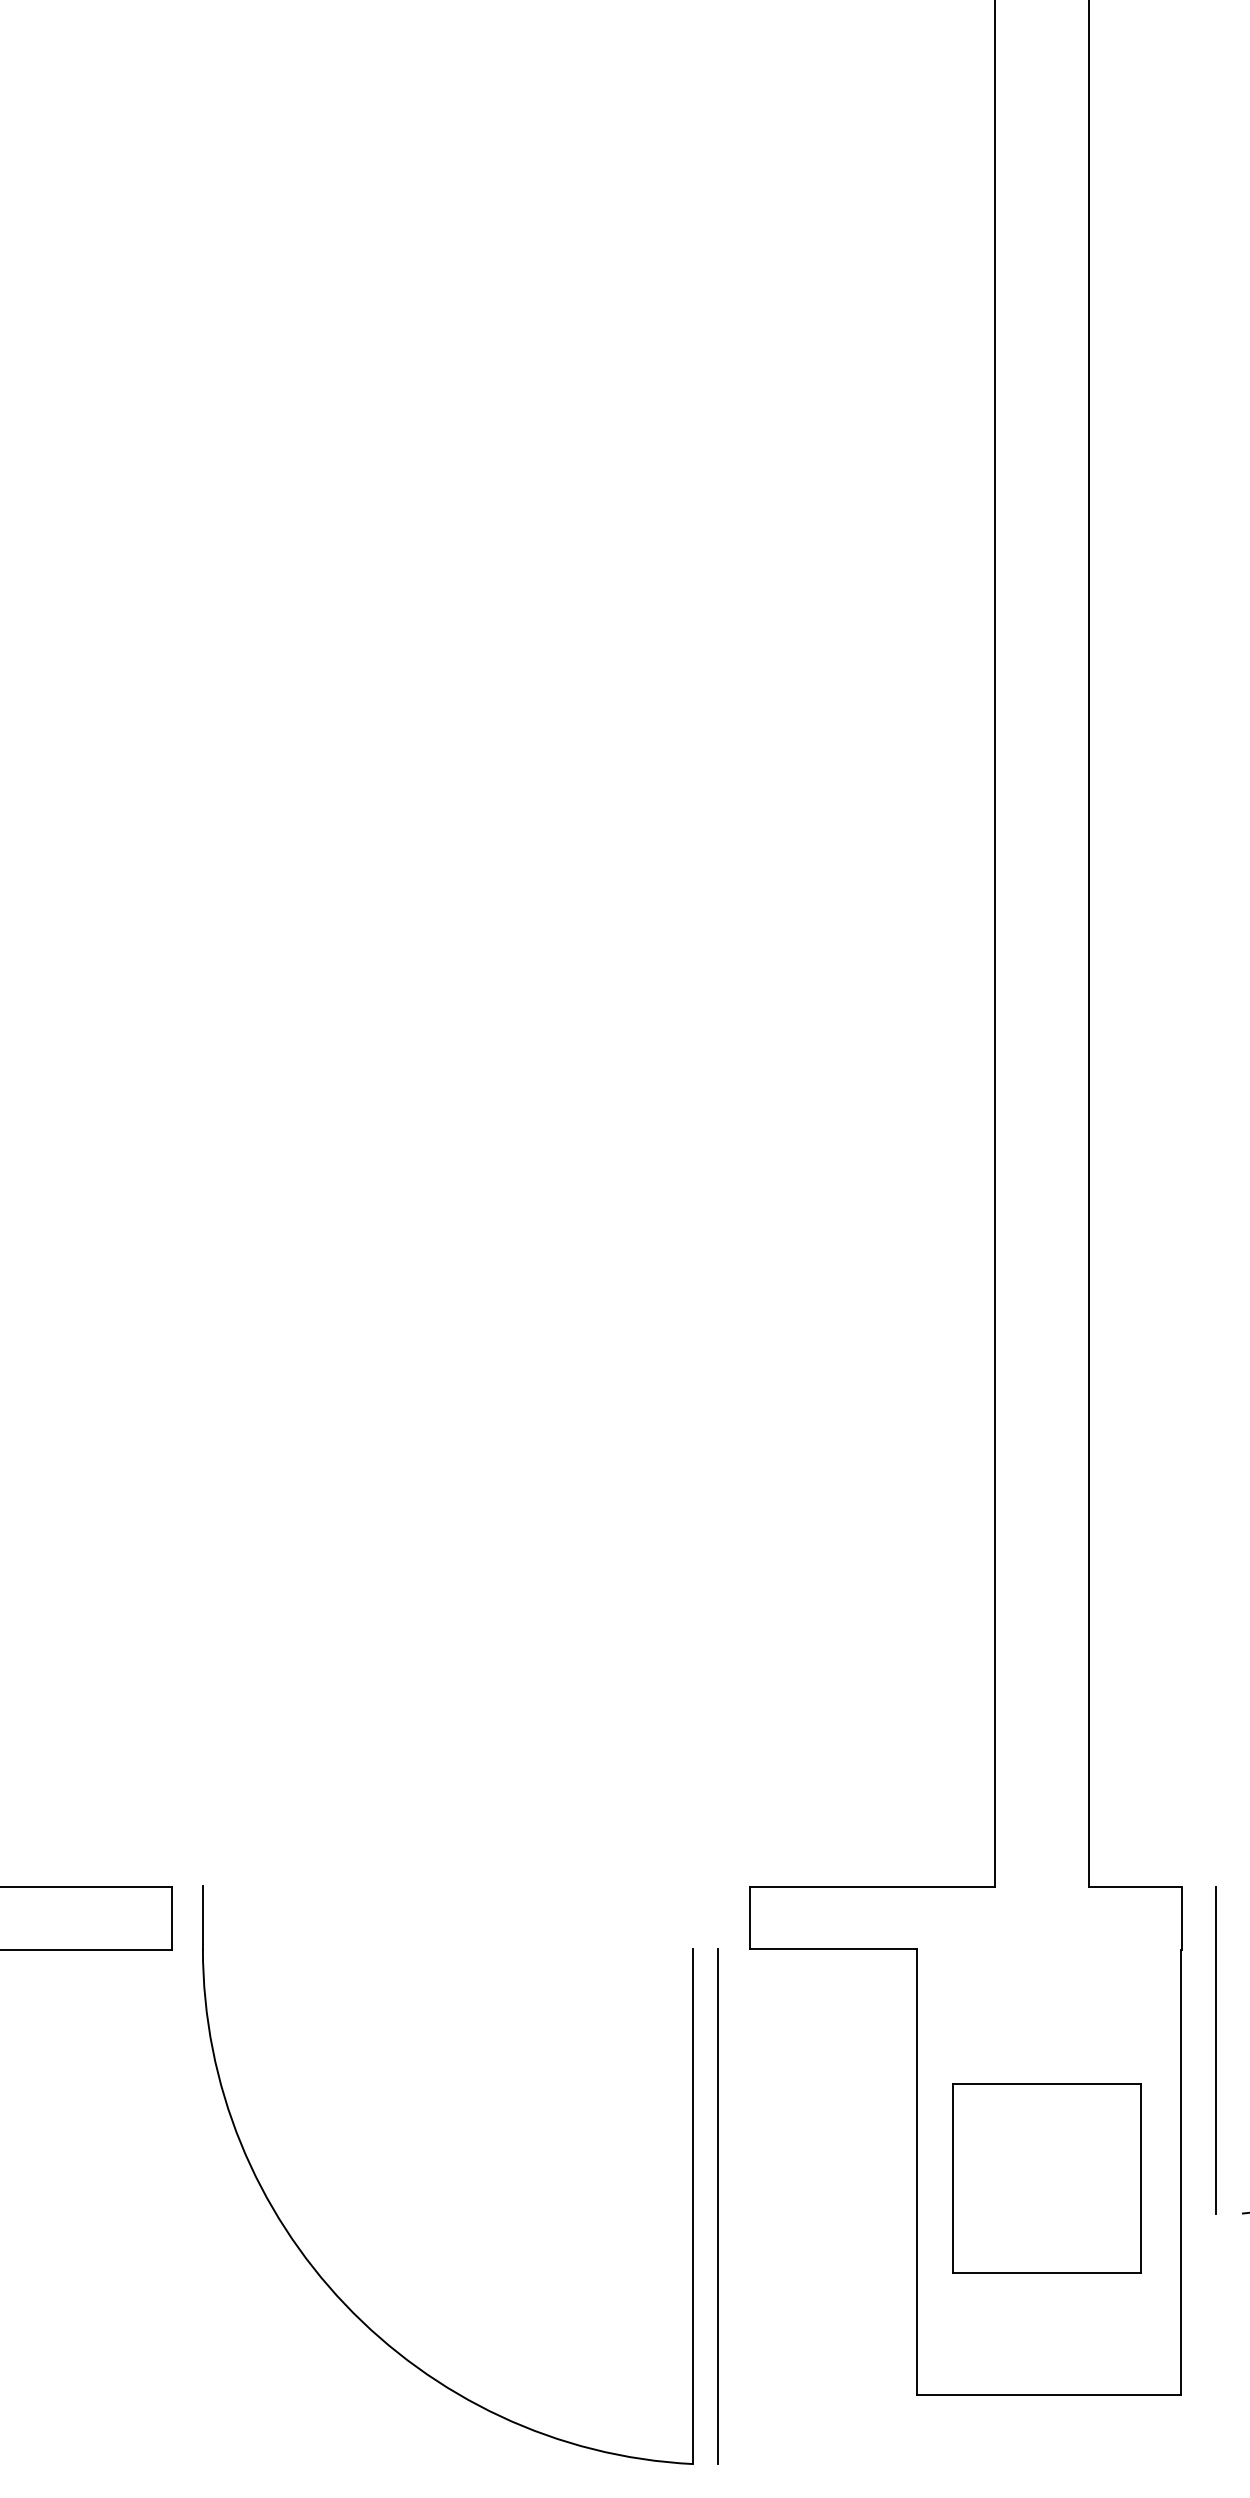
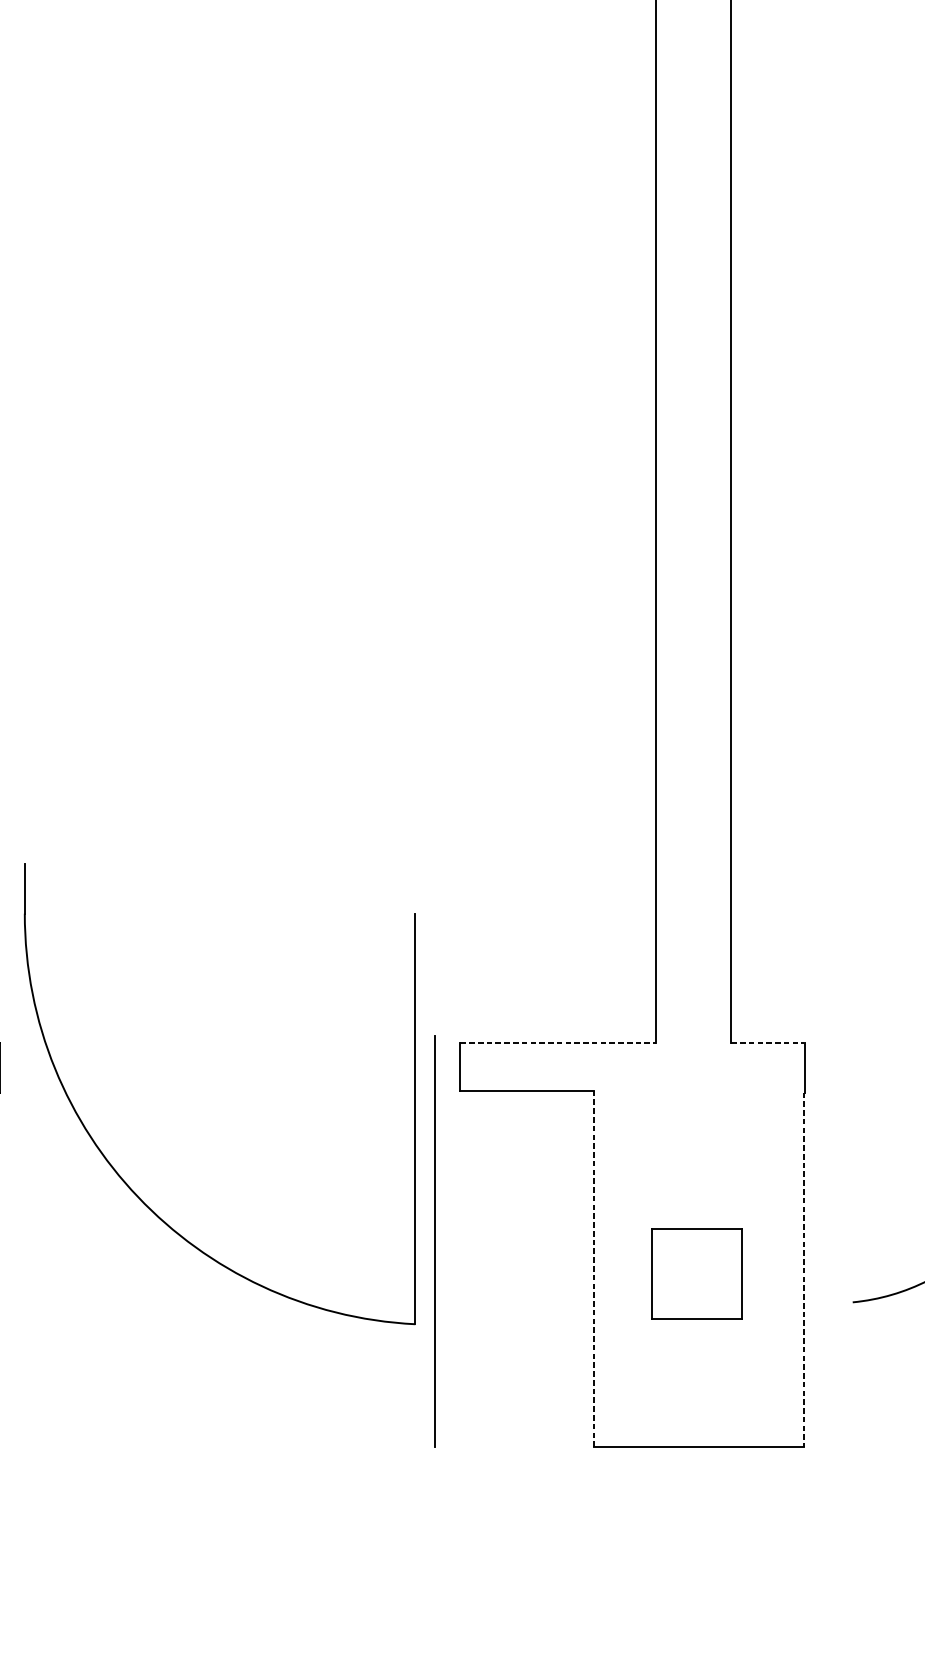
line: (872, 1887) -> (558, 1042), solid -> dashed
line: (1135, 1887) -> (767, 1042), solid -> dashed
line: (1215, 2050) -> (831, 1172), removed
line: (916, 2171) -> (593, 1268), solid -> dashed
line: (1181, 2173) -> (804, 1270), solid -> dashed
part: (1046, 2178) -> (696, 1274), size x0.6
line: (717, 2206) -> (434, 1241), moved
part: (324, 2279) -> (121, 1177), moved

